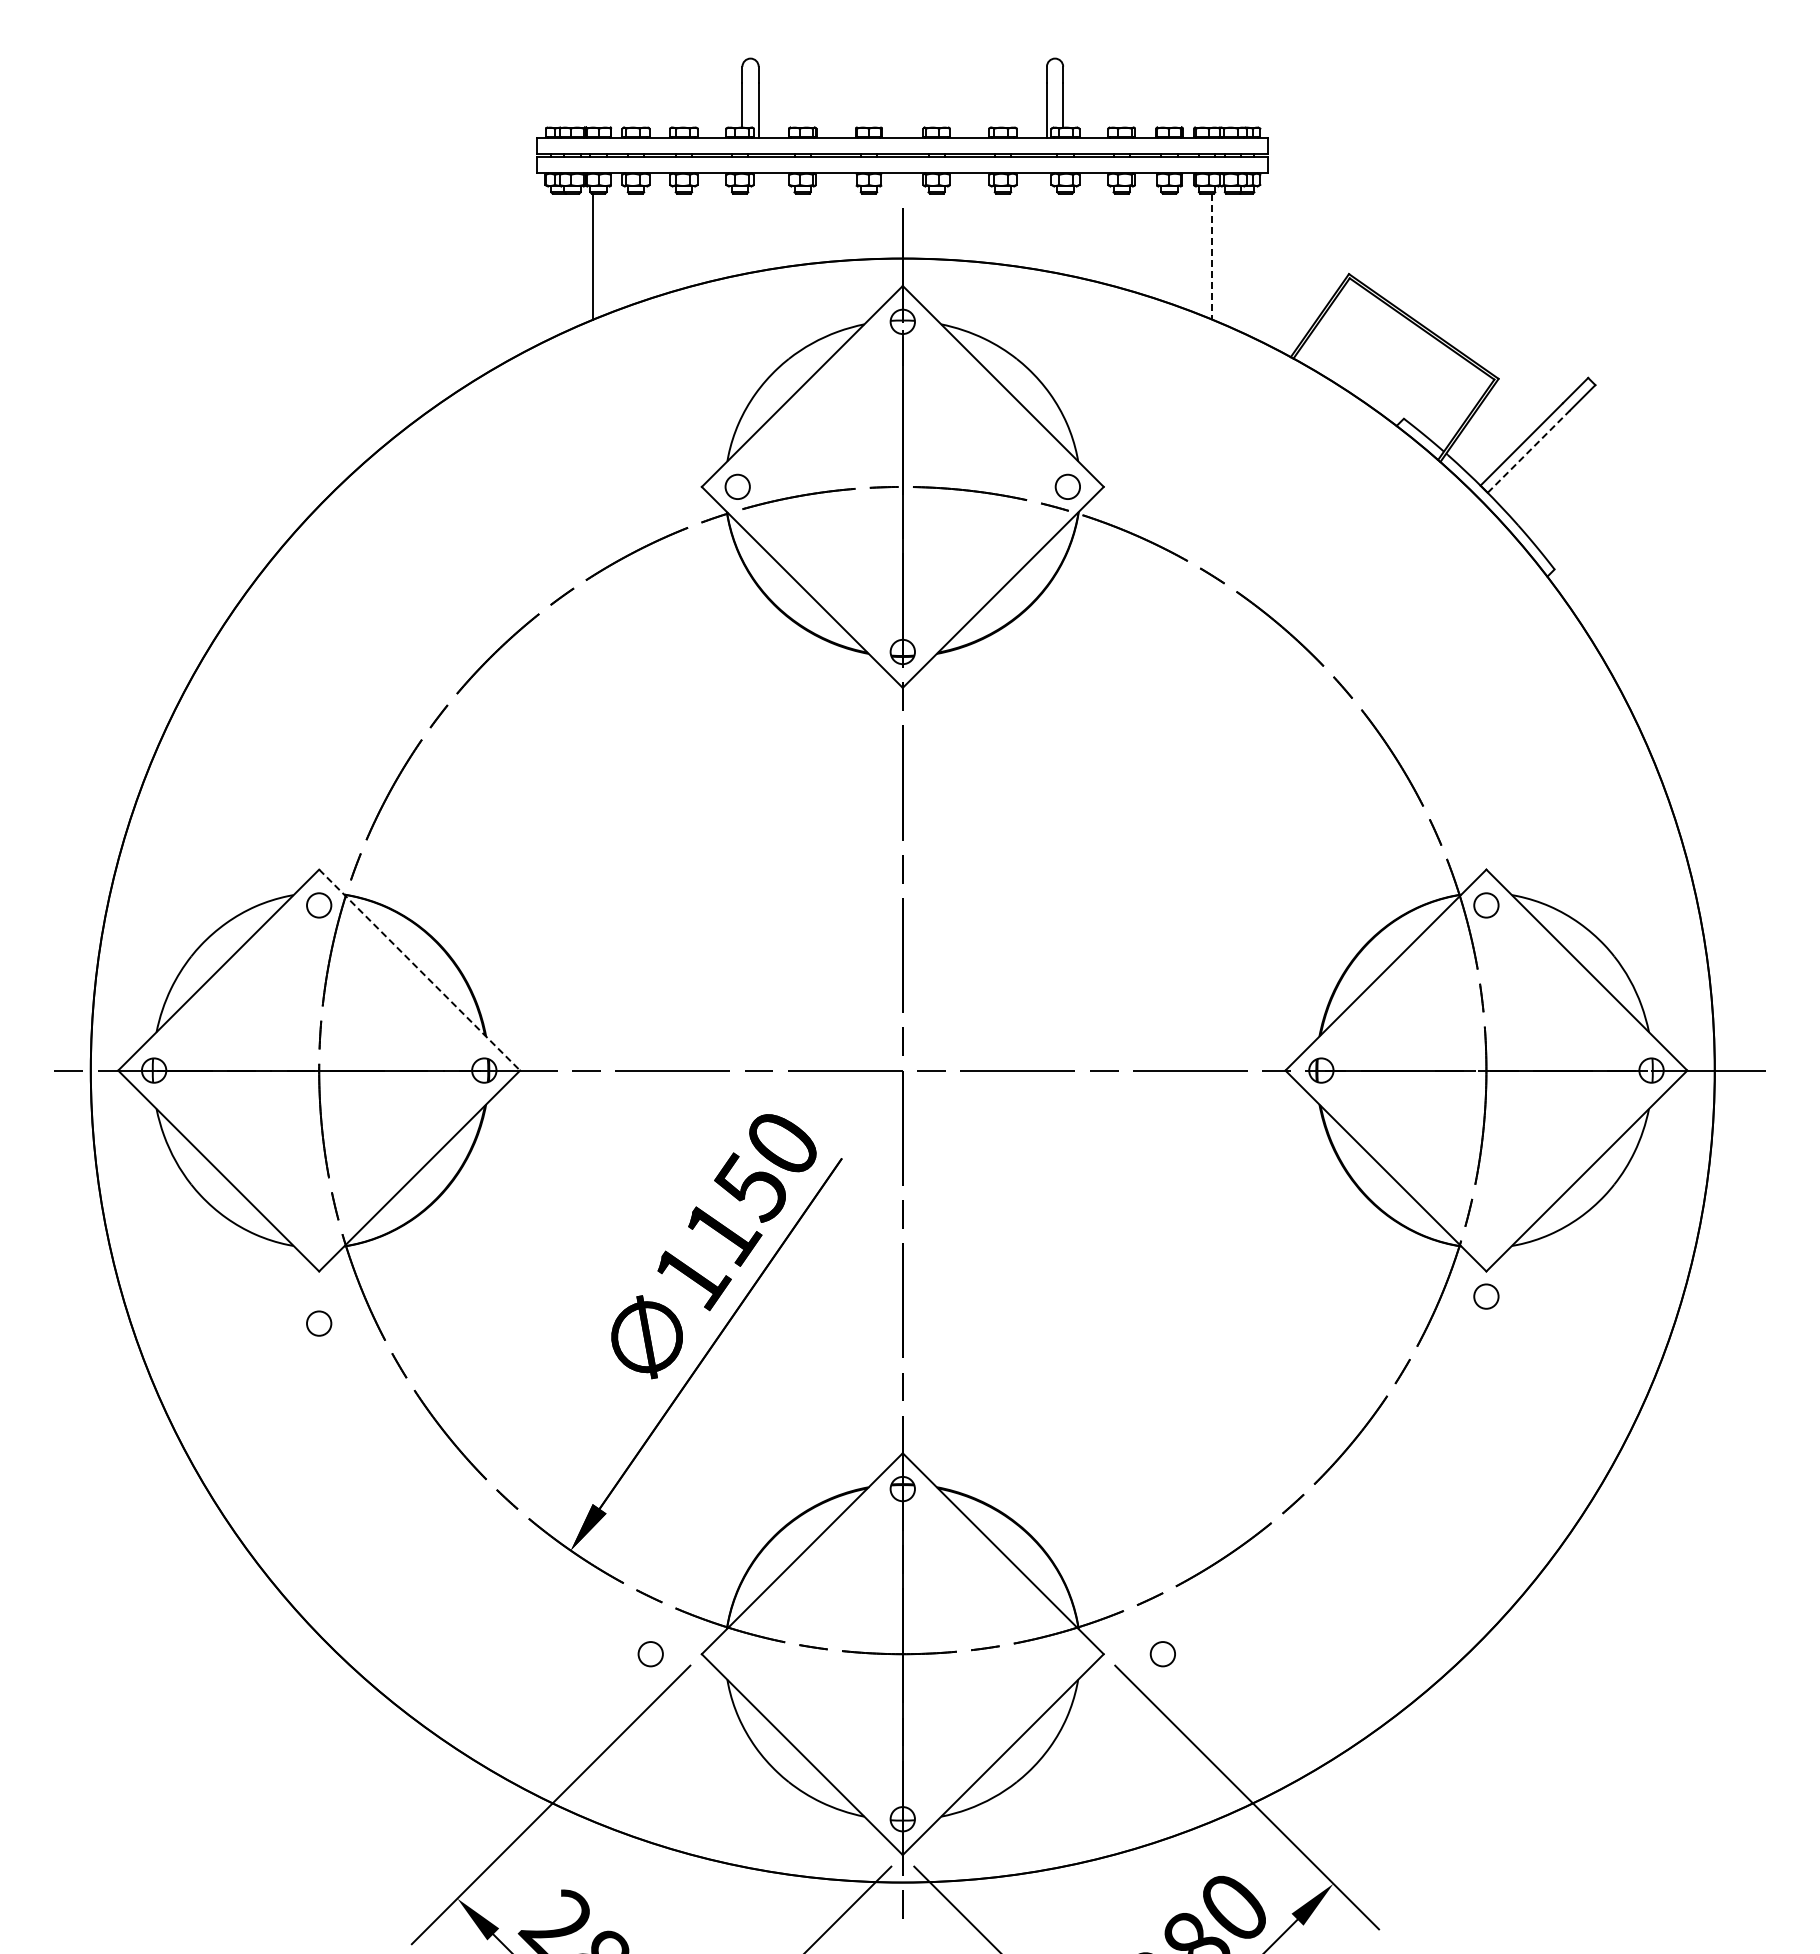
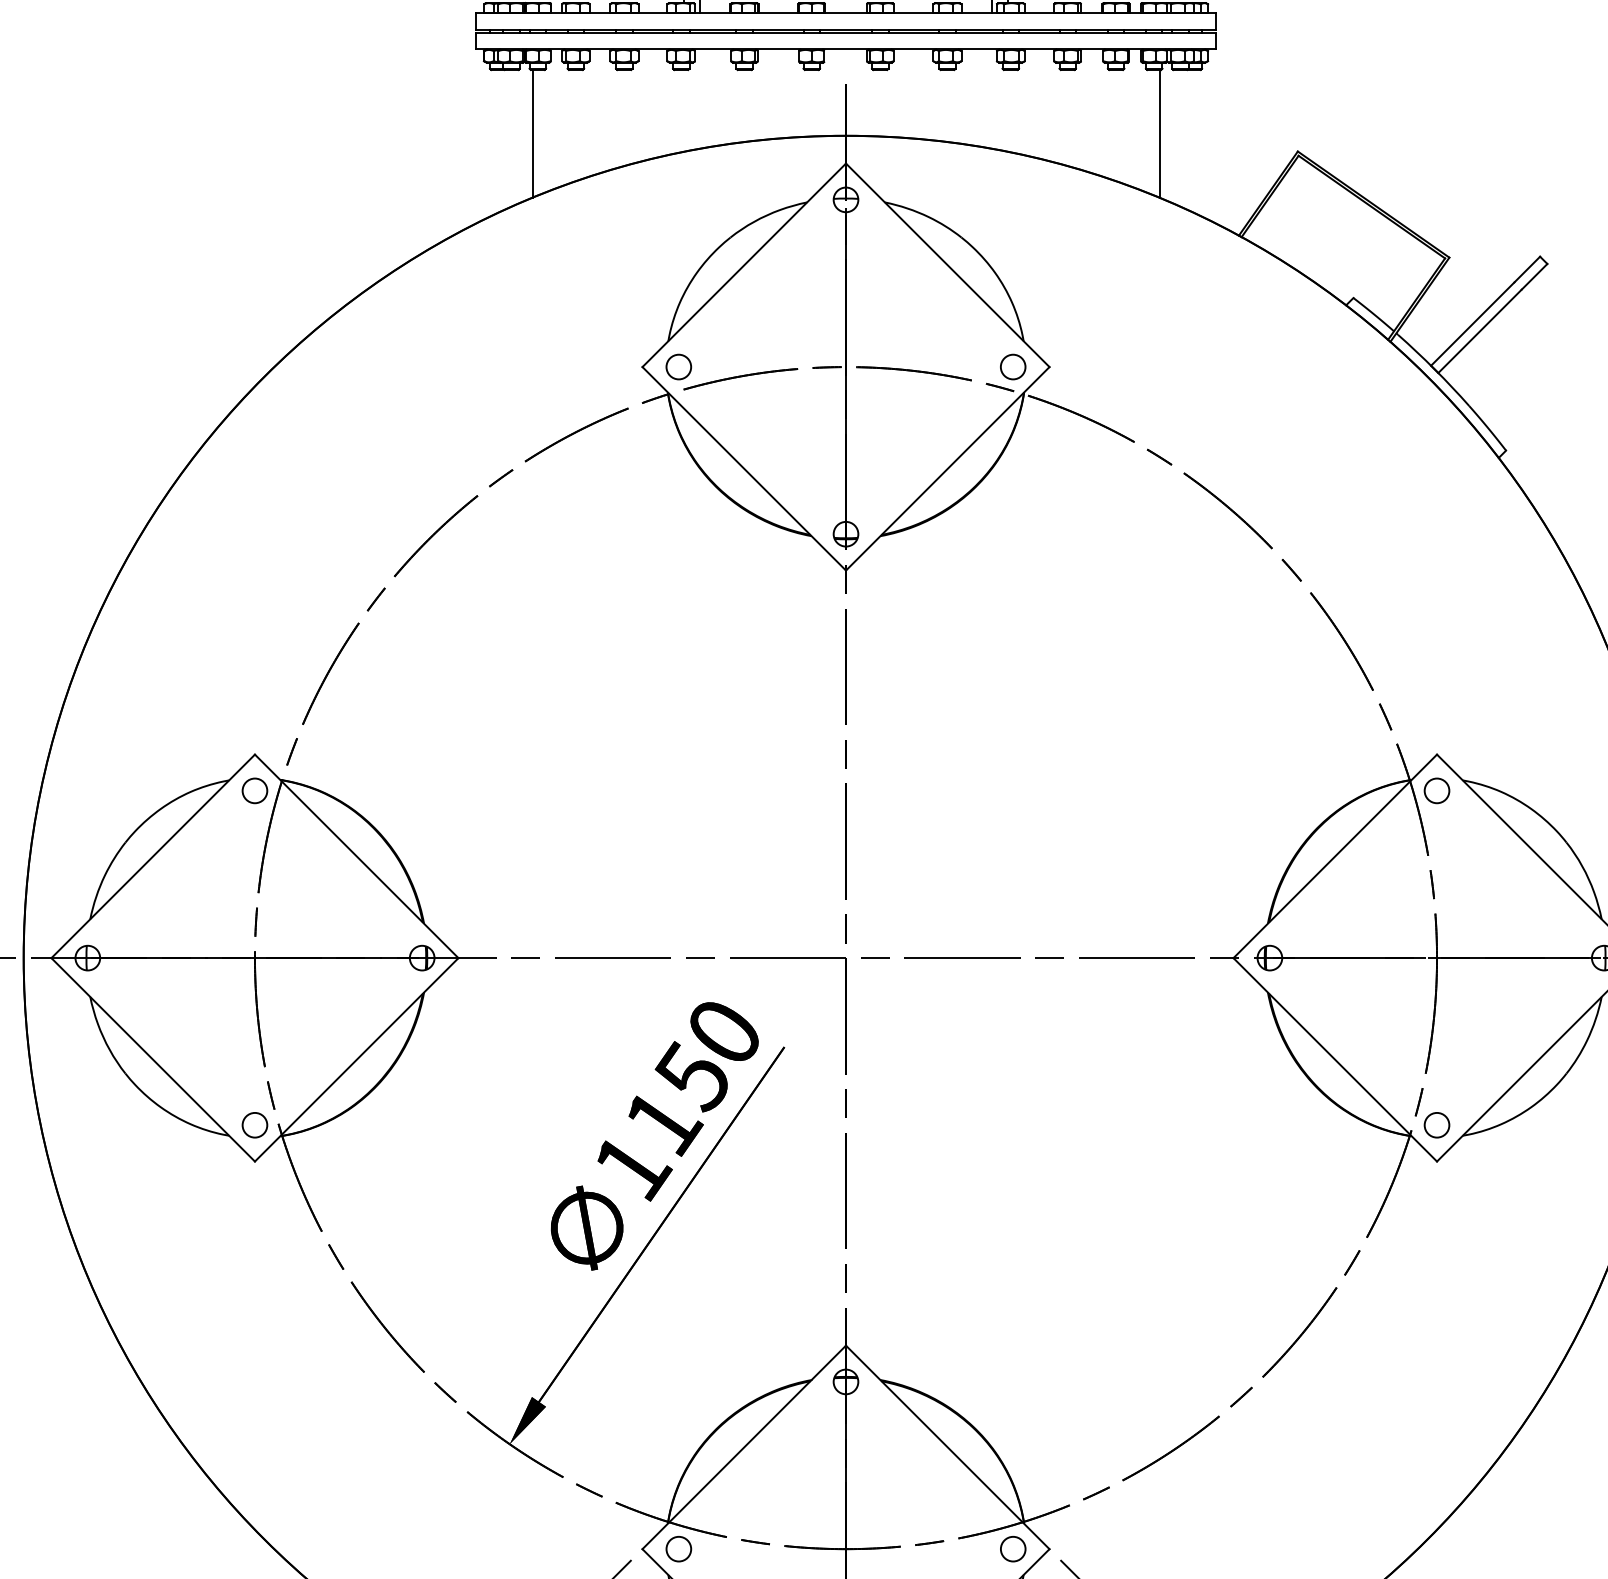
line: (1212, 257) -> (1159, 134), dashed -> solid
line: (1529, 451) -> (1480, 331), dashed -> solid
line: (420, 970) -> (357, 856), dashed -> solid
circle: (1486, 1296) -> (1437, 1125), moved
circle: (319, 1323) -> (255, 1125), moved
circle: (650, 1654) -> (678, 1549), moved
circle: (1162, 1654) -> (1012, 1549), moved

